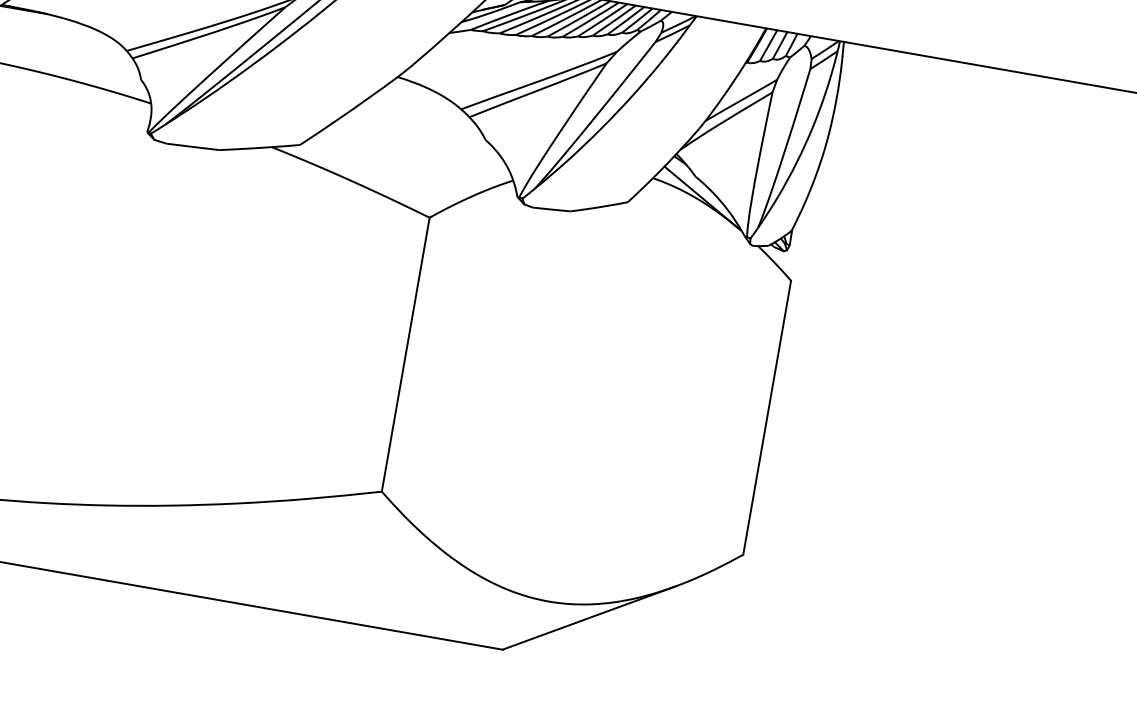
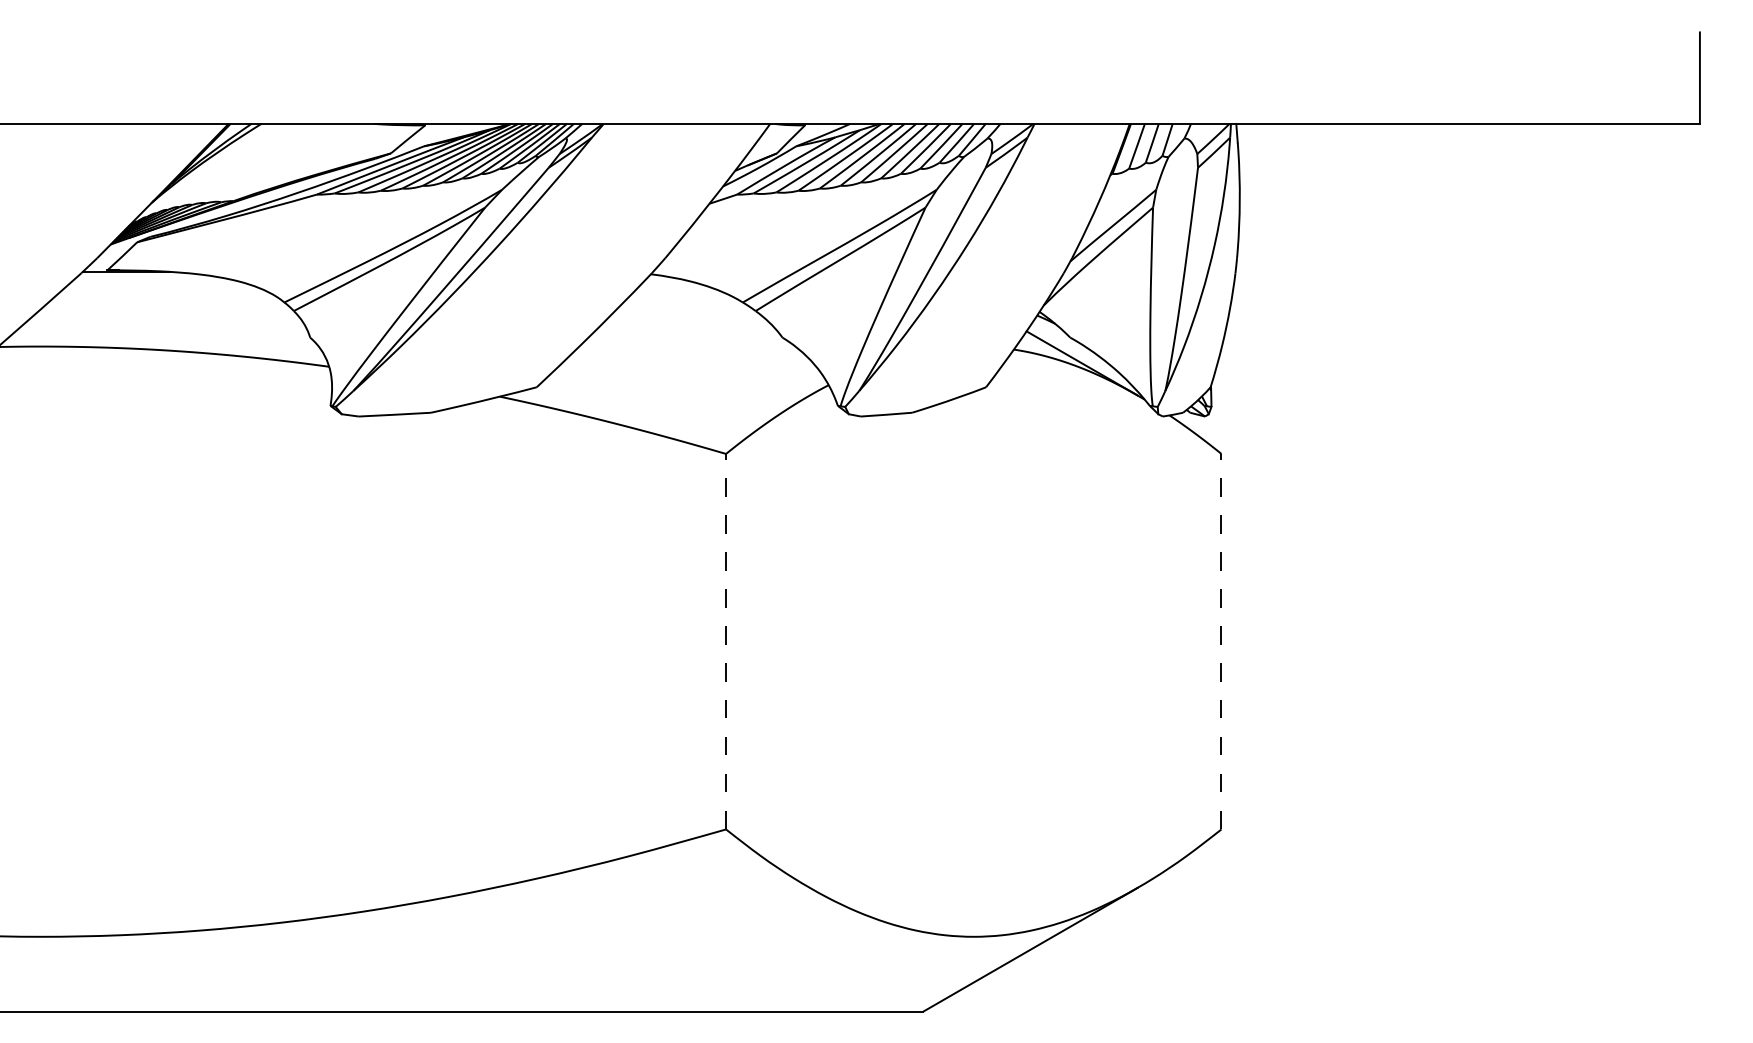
line: (406, 354) -> (726, 641), solid -> dashed
line: (767, 417) -> (1221, 641), solid -> dashed

